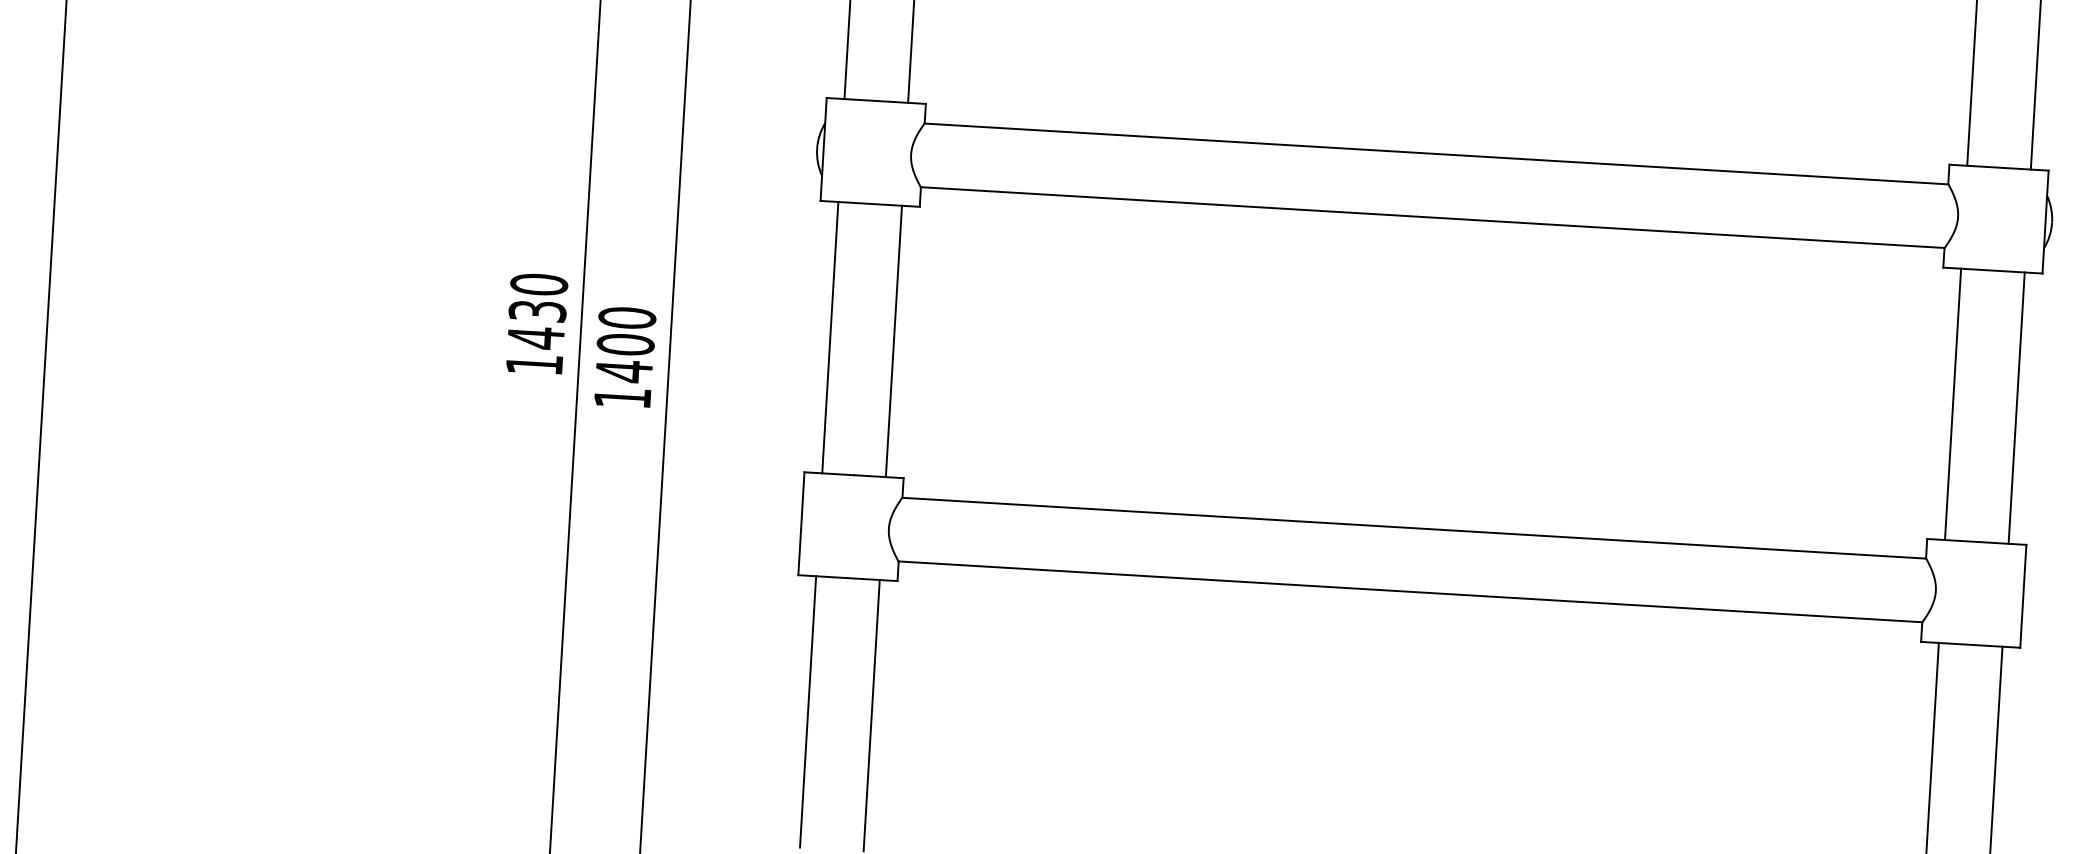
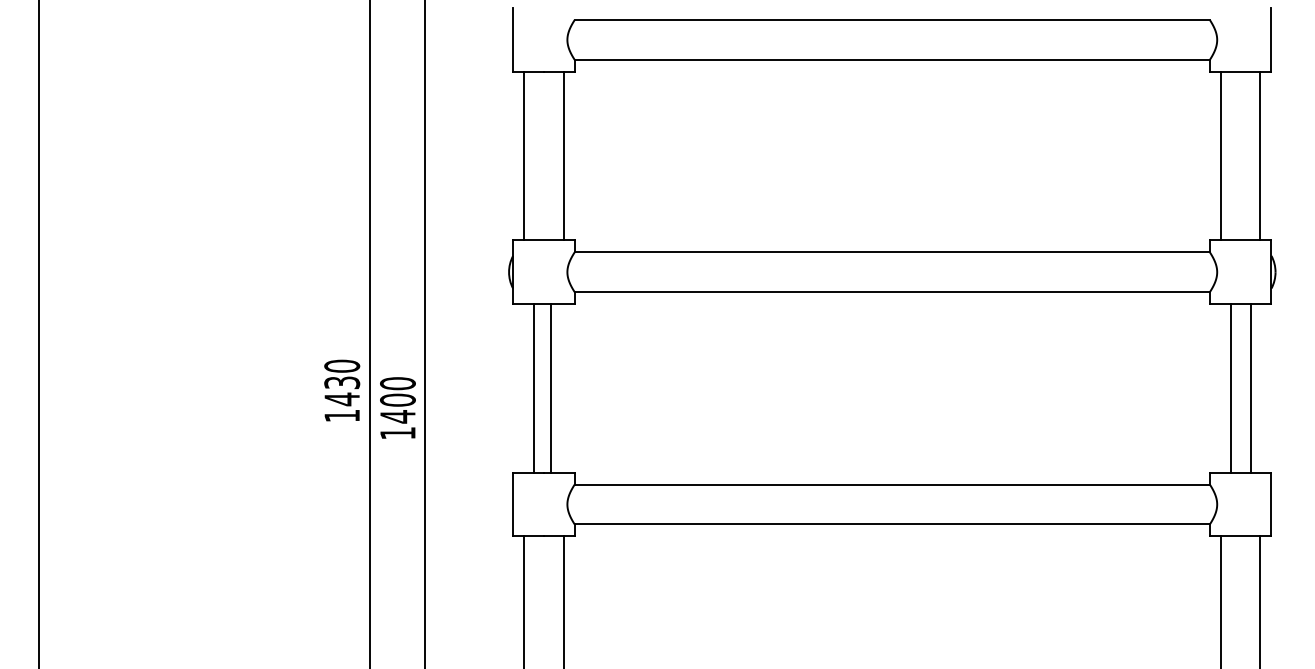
line: (830, 337) -> (551, 388), moved
line: (893, 341) -> (533, 388), moved
line: (1952, 404) -> (1250, 388), moved
line: (2016, 408) -> (1231, 388), moved

